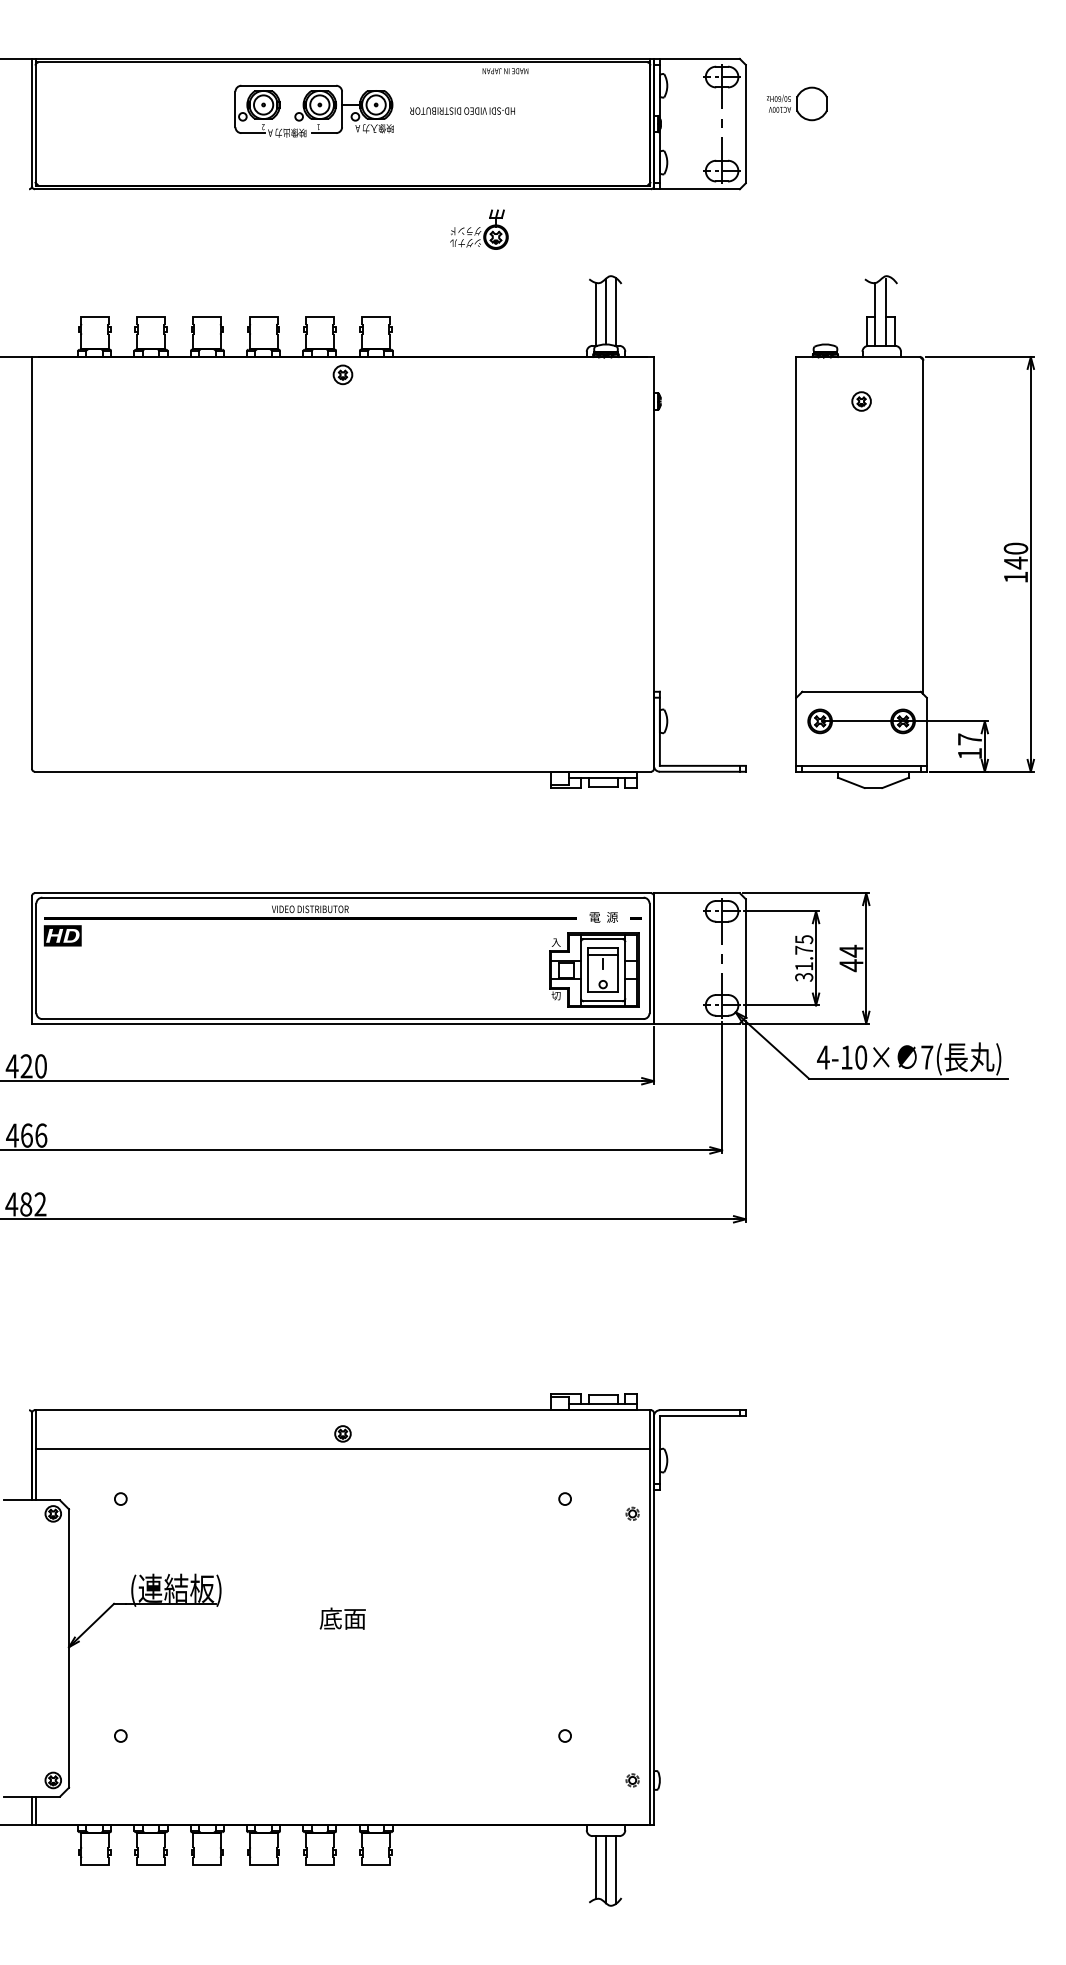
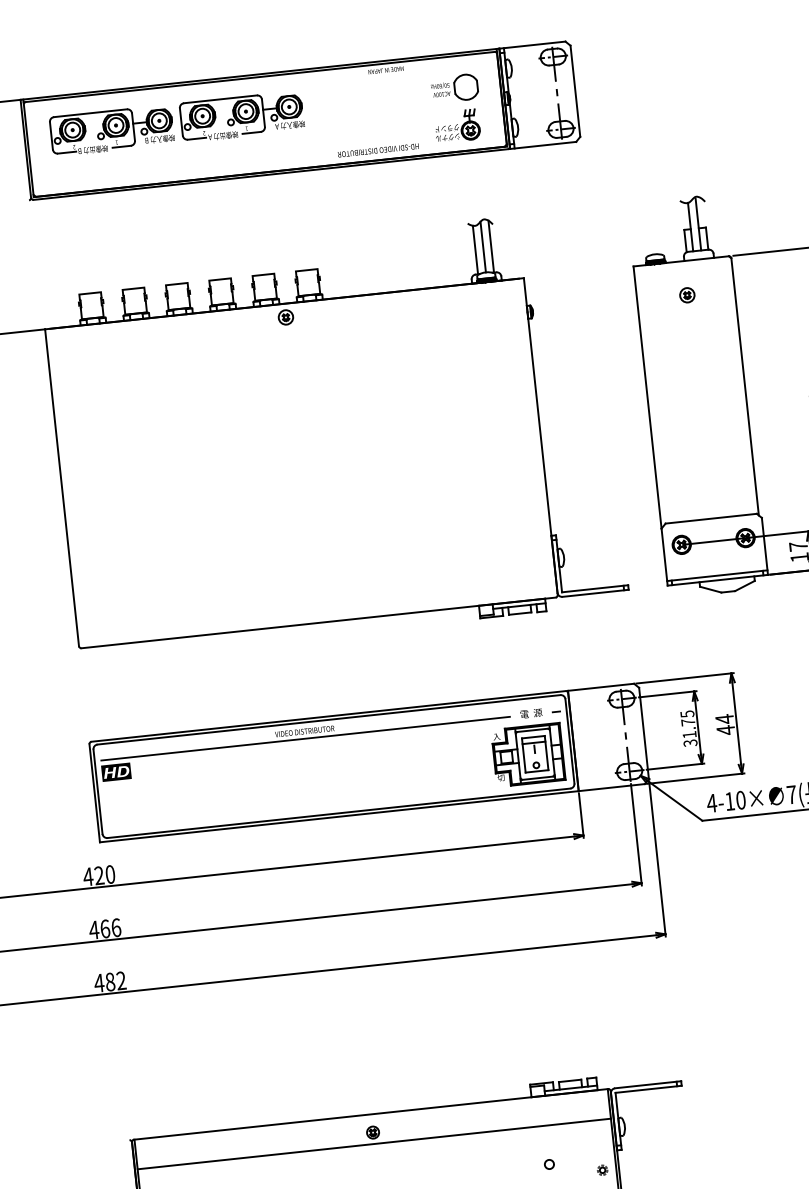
part: (797, 103) -> (454, 88), moved
part: (144, 110) -> (111, 130), added
text: (462, 110) -> (378, 150), moved
part: (479, 229) -> (457, 125), moved

